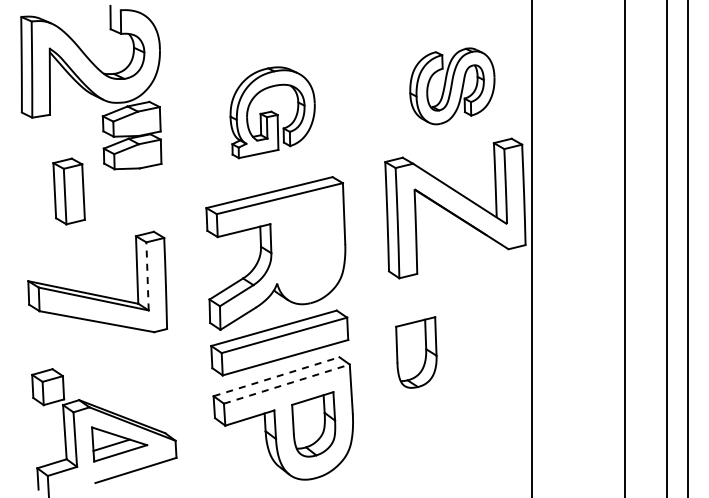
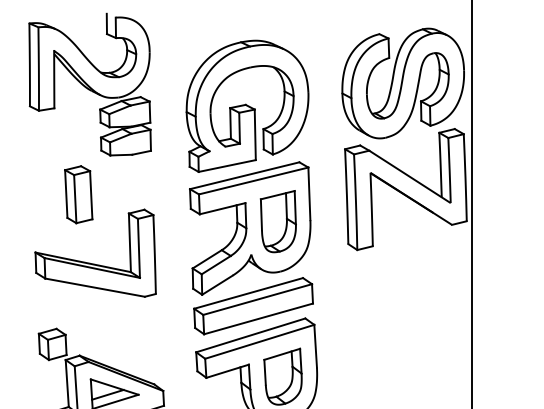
part: (452, 86) -> (403, 83), size x1.67
part: (272, 112) -> (247, 106), size x1.67
part: (68, 191) -> (78, 194), moved
line: (147, 275) -> (138, 247), dashed -> solid
part: (416, 352) -> (278, 221), moved
line: (276, 376) -> (250, 335), dashed -> solid
line: (286, 384) -> (259, 342), dashed -> solid

